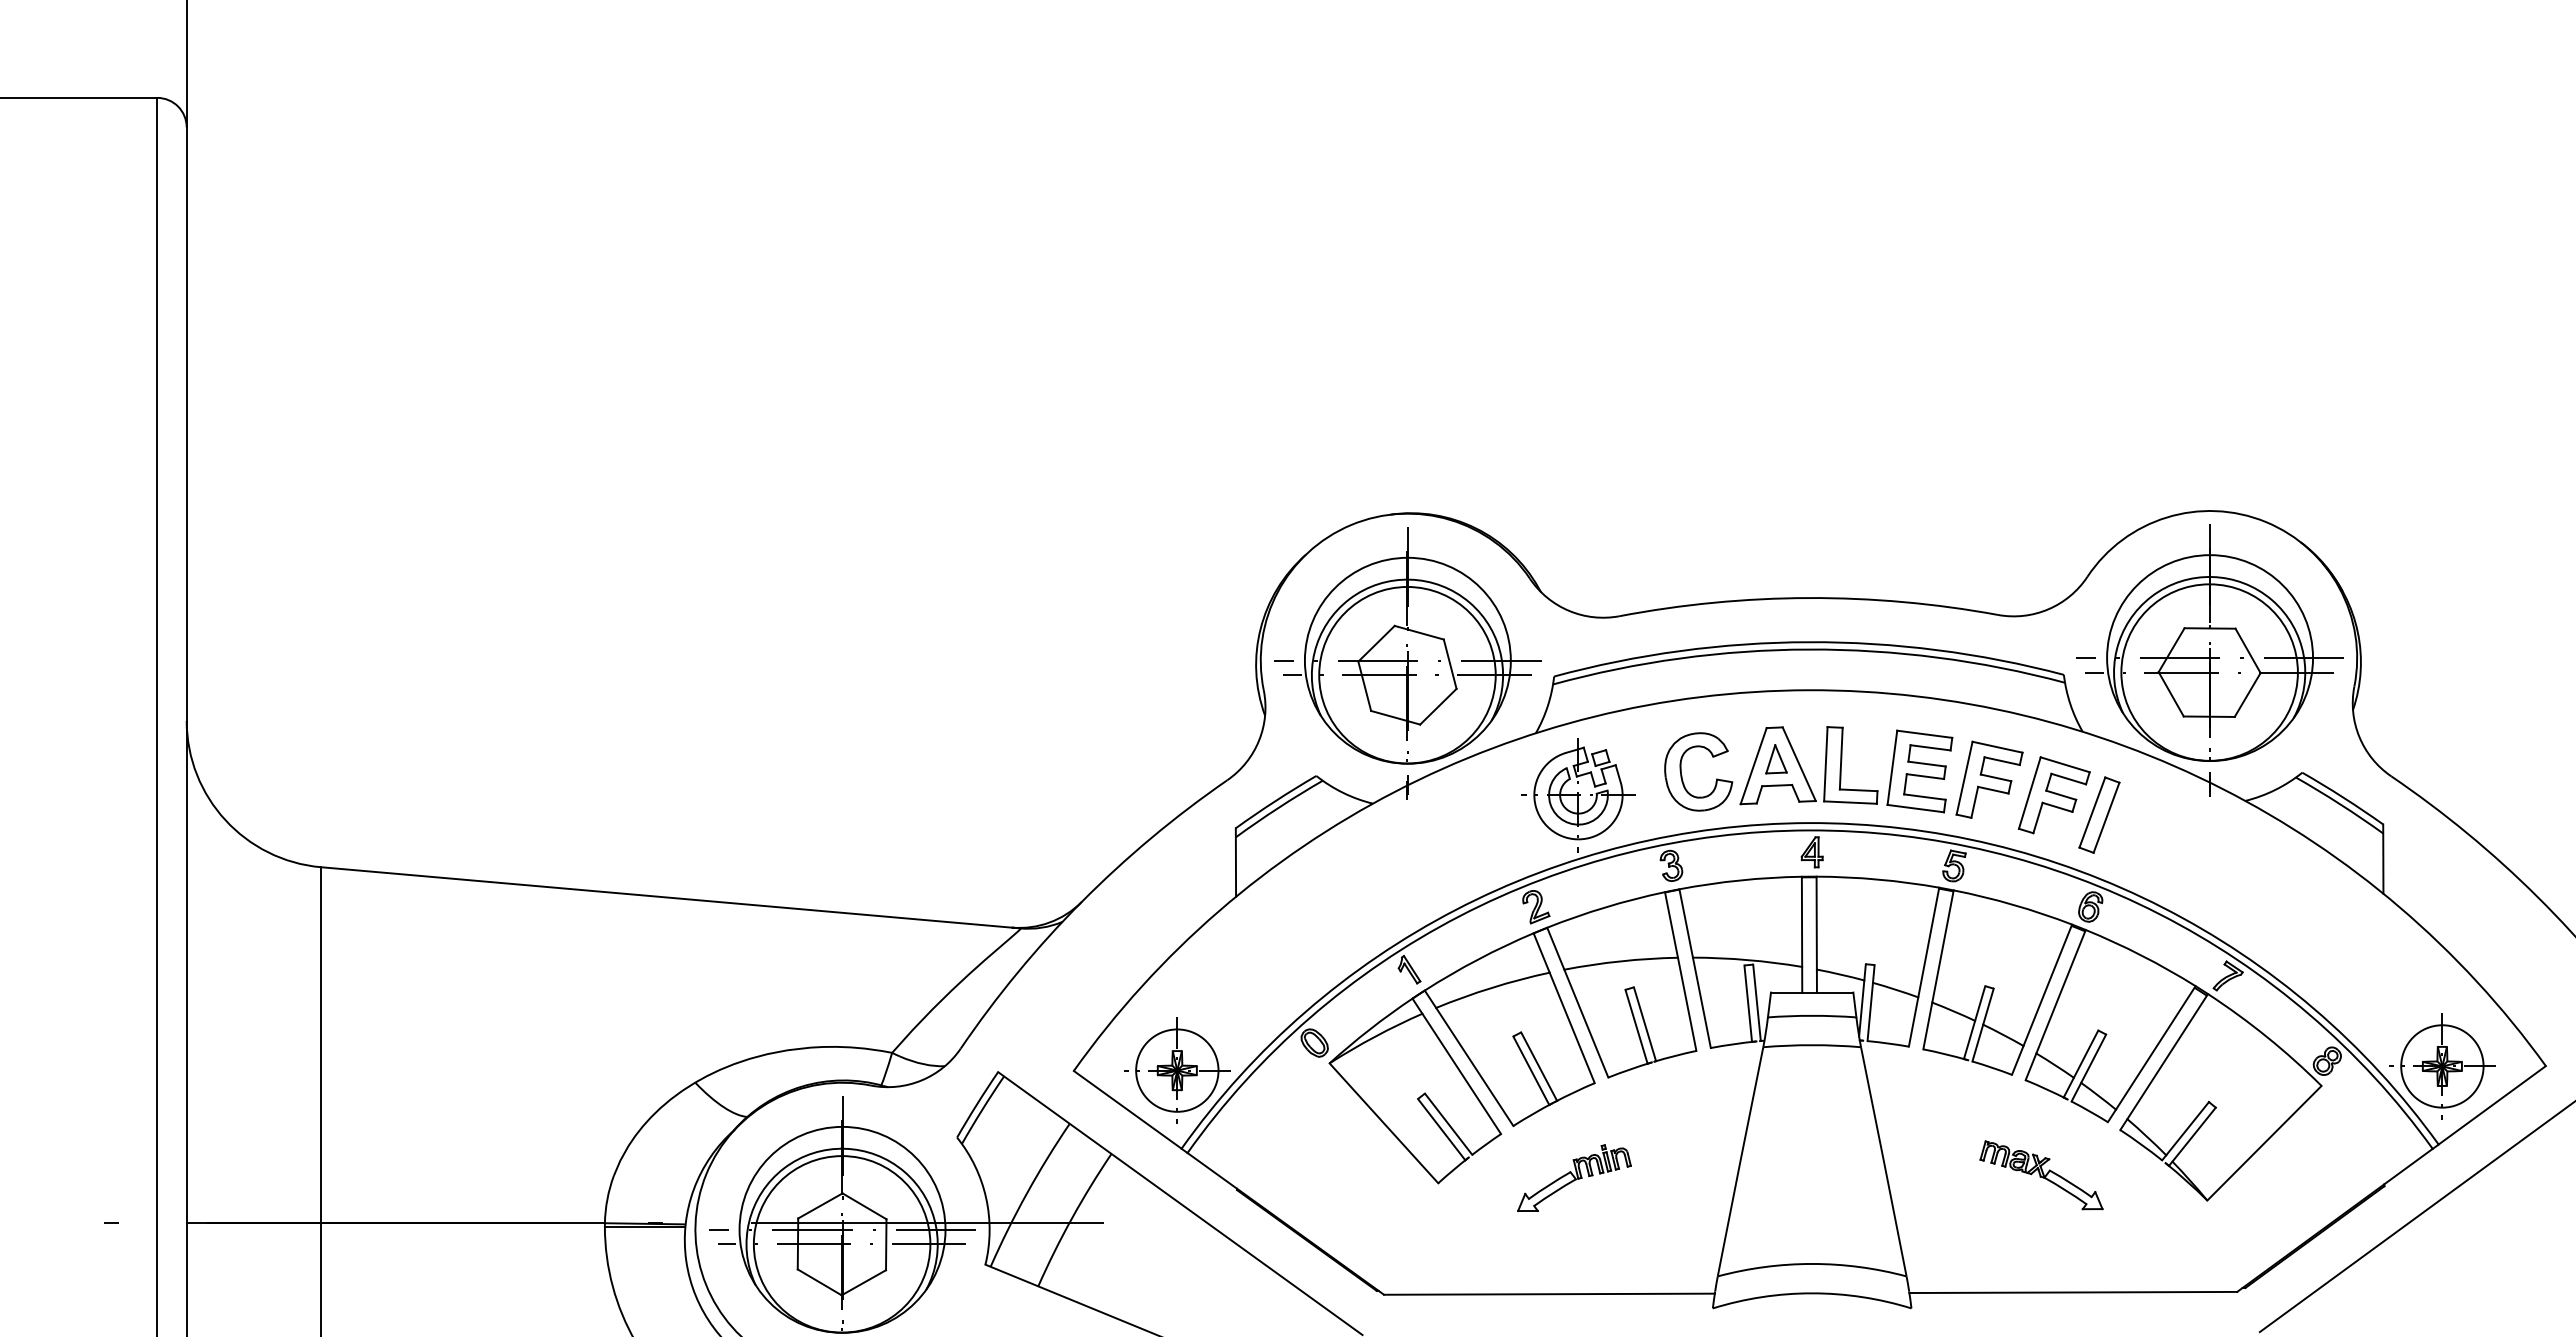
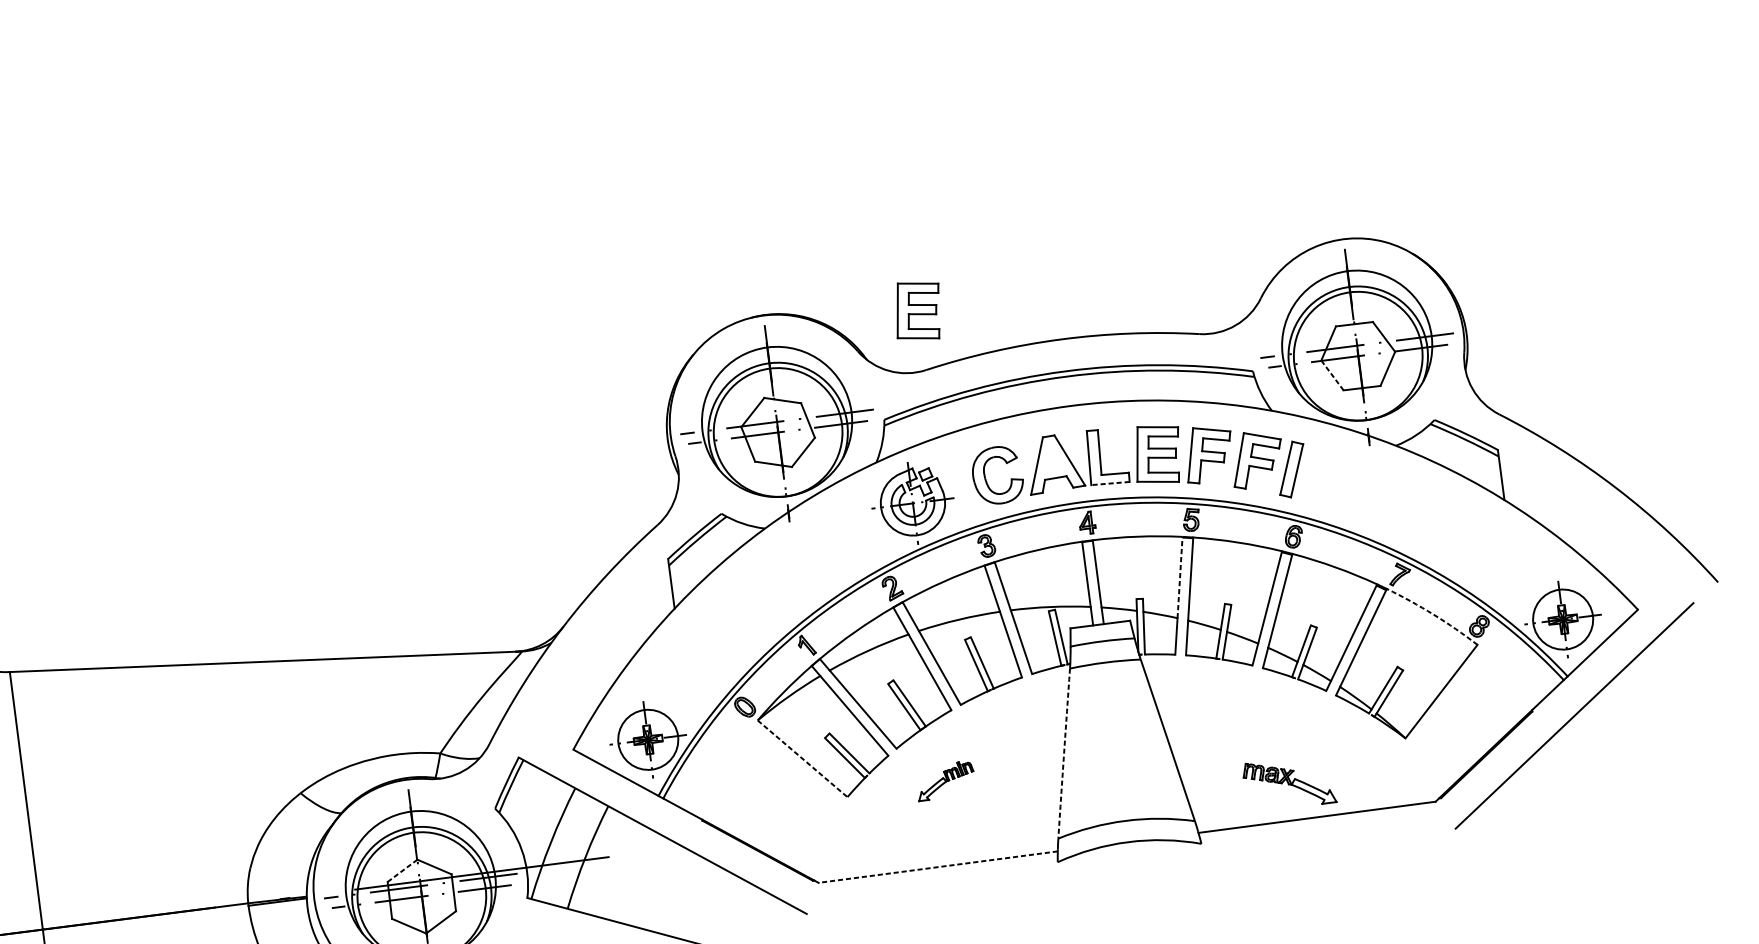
part: (1618, 534) -> (917, 311), added
line: (2171, 694) -> (1332, 375), solid -> dashed
part: (1776, 759) -> (1052, 459), removed
line: (1850, 802) -> (1110, 483), solid -> dashed
line: (1928, 942) -> (1179, 577), solid -> dashed
arc: (2267, 1037) -> (1433, 614), solid -> dashed
line: (1383, 1123) -> (802, 758), solid -> dashed
arc: (1740, 1161) -> (1064, 753), solid -> dashed
part: (2041, 1175) -> (1289, 783), moved
part: (1574, 1178) -> (945, 781), size x0.7
line: (819, 1206) -> (401, 871), solid -> dashed
line: (1548, 1294) -> (937, 867), solid -> dashed

